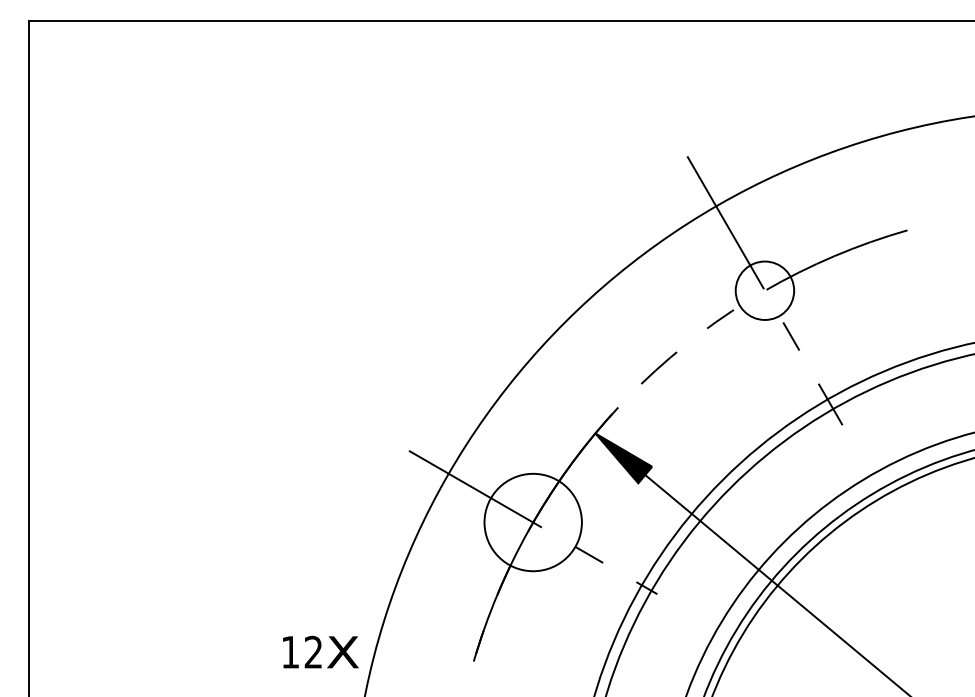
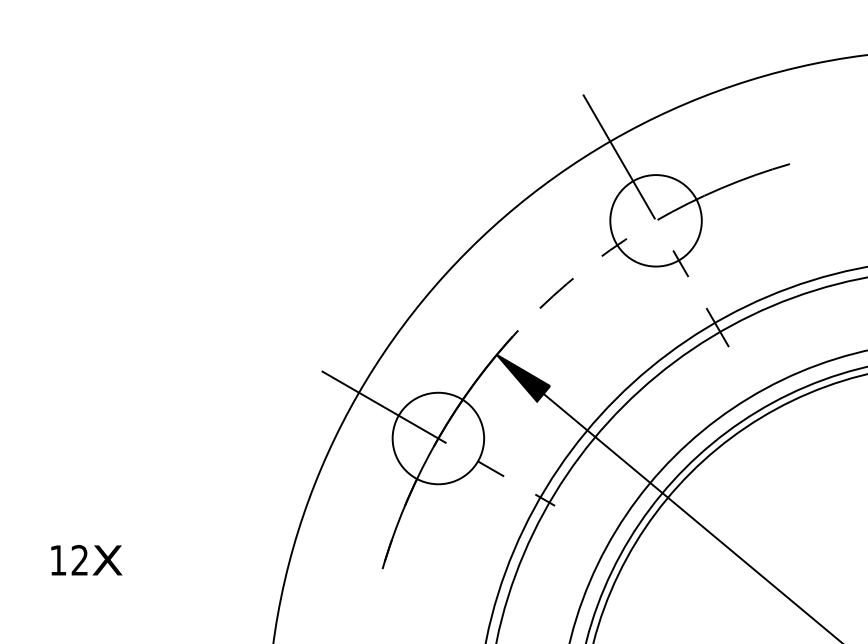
circle: (764, 290) -> (655, 220), size x1.67
text: (320, 651) -> (86, 559), moved

